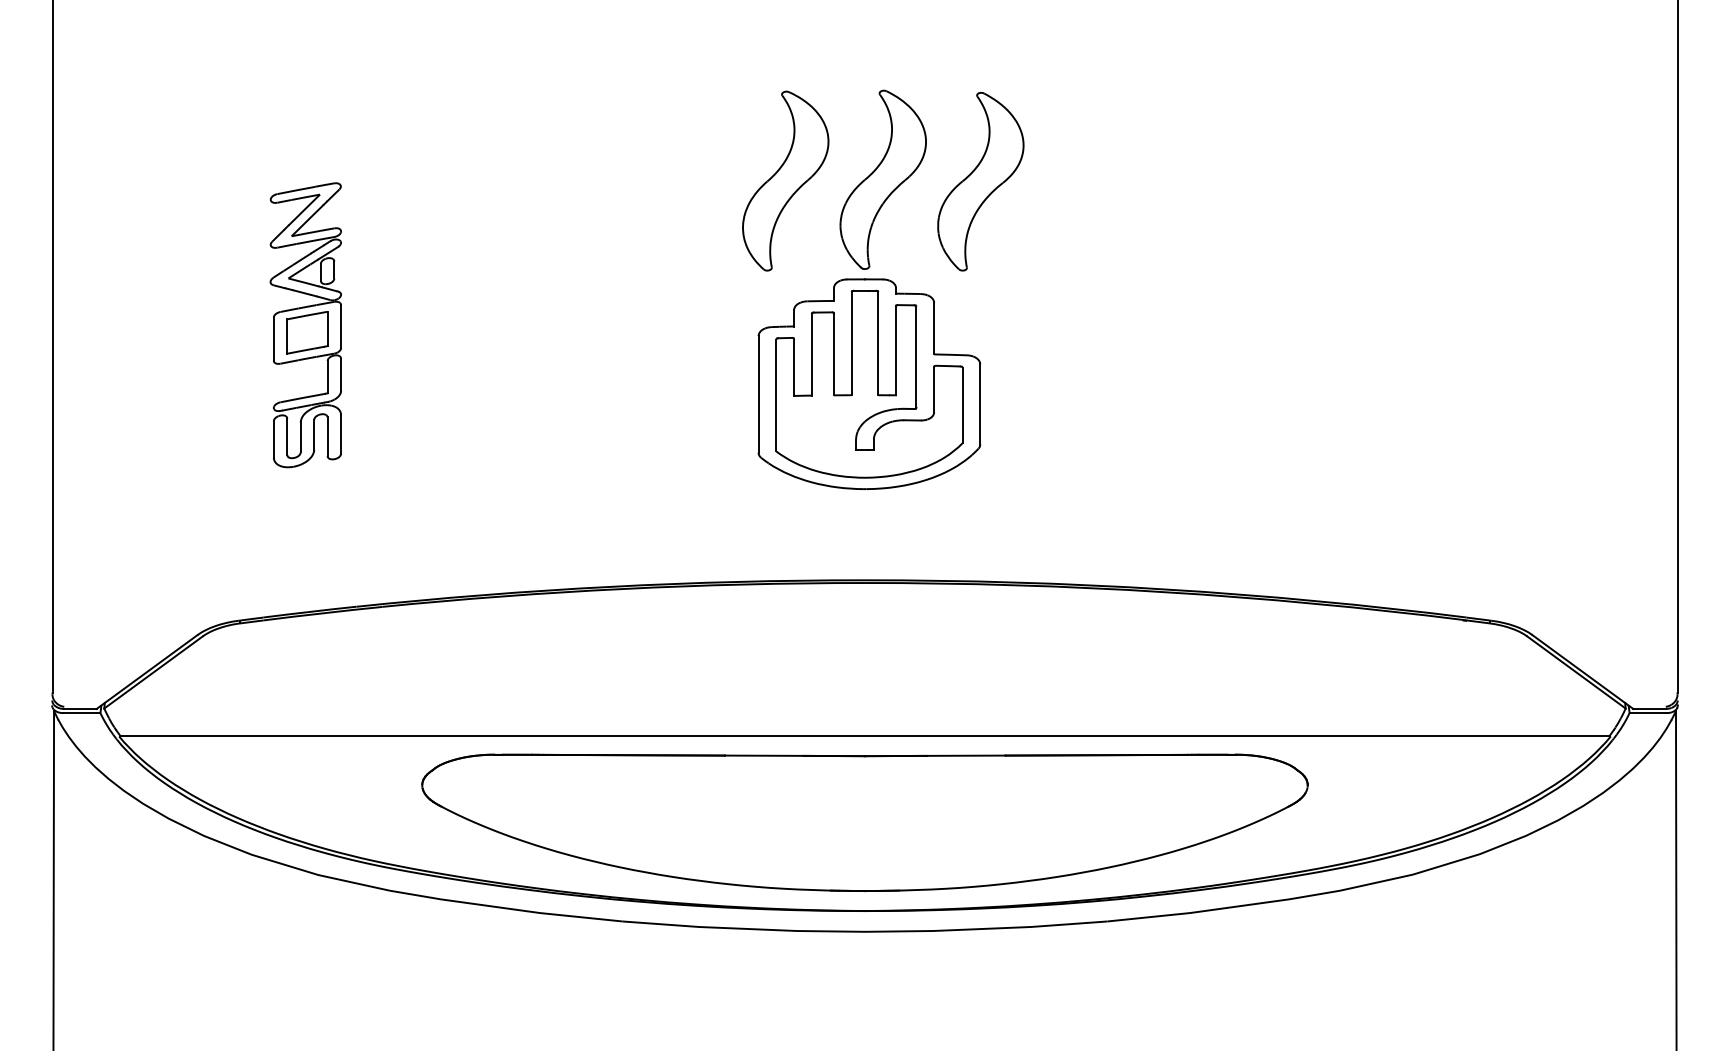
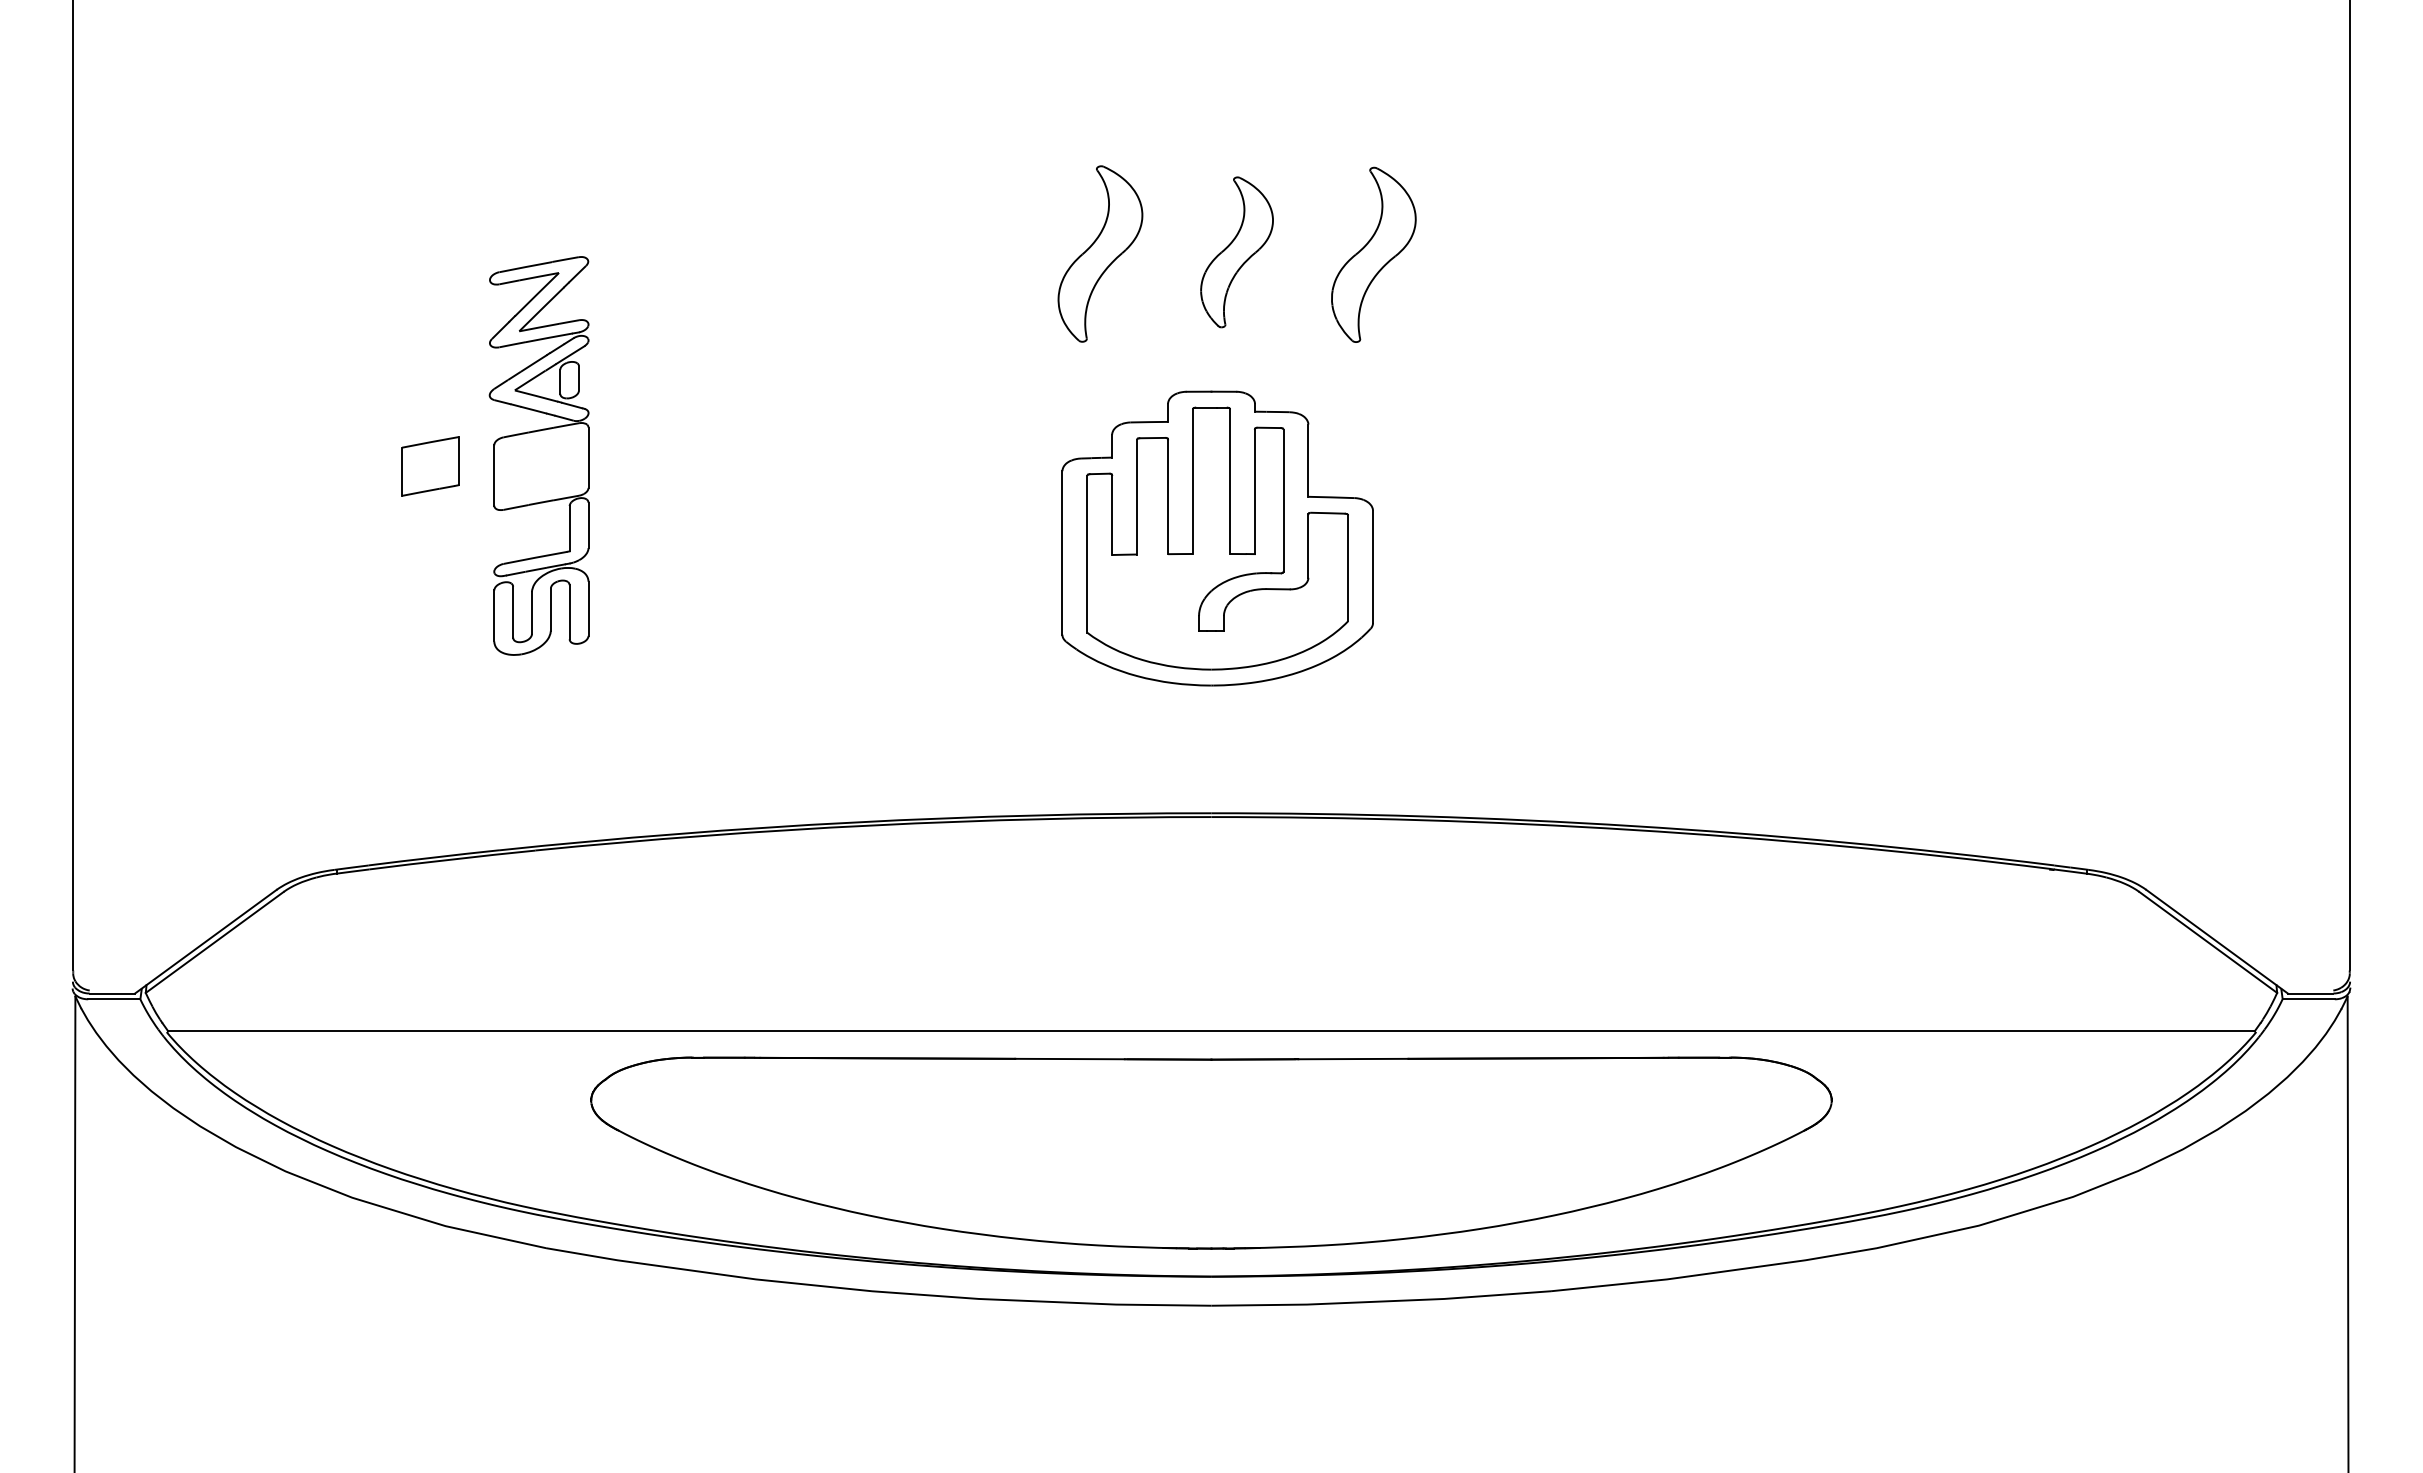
part: (785, 180) -> (1100, 253), size x0.7
part: (882, 180) -> (1236, 252), size x0.6
part: (980, 181) -> (1373, 254), size x0.7
part: (305, 324) -> (538, 455), moved

